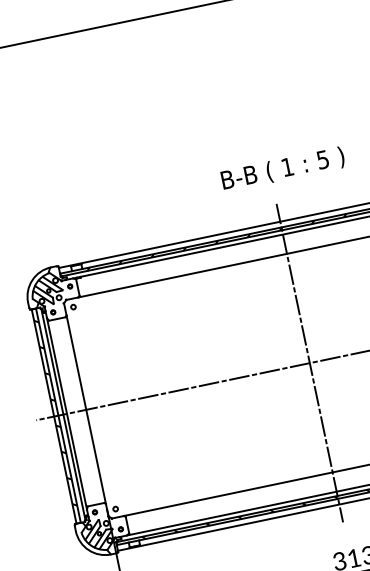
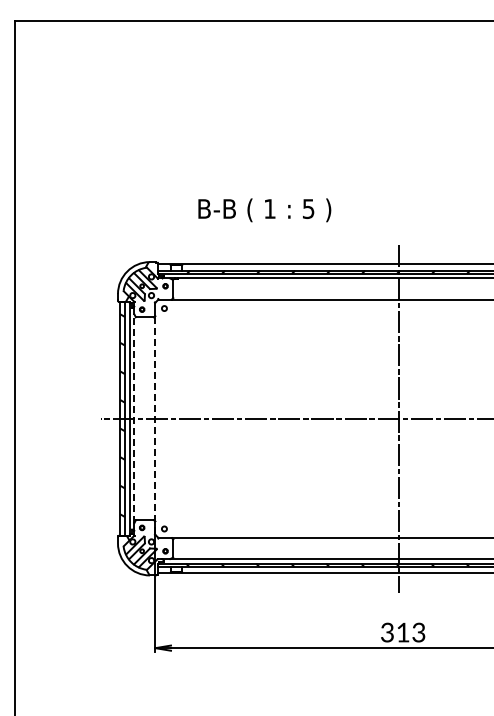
text: (282, 169) -> (264, 210), moved
line: (86, 409) -> (155, 418), solid -> dashed
line: (67, 413) -> (134, 418), solid -> dashed

